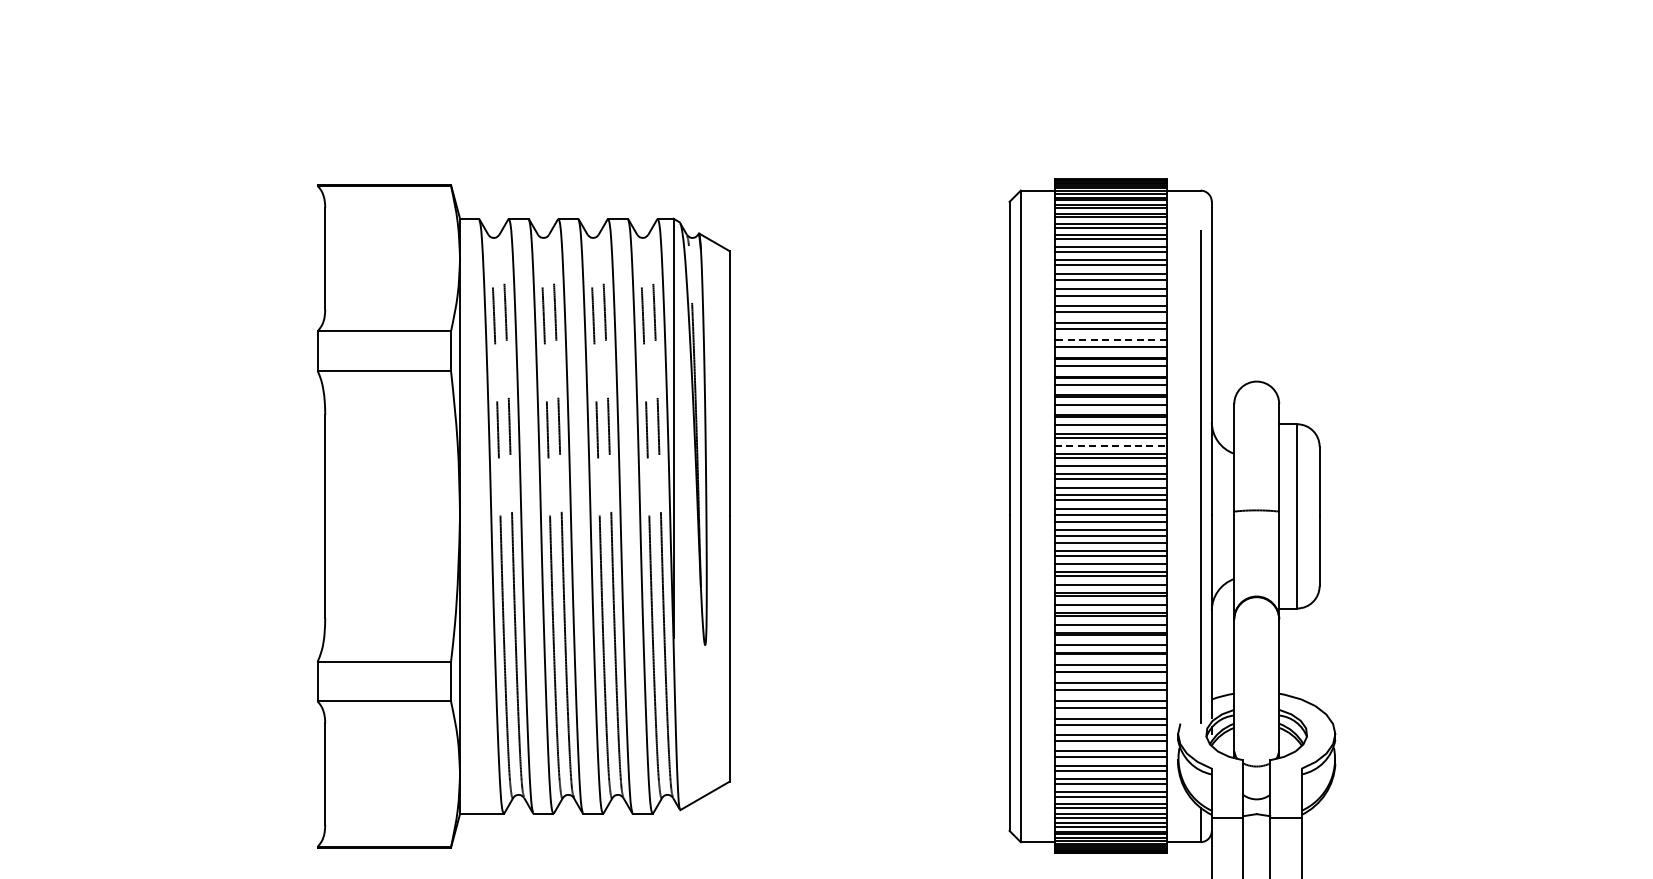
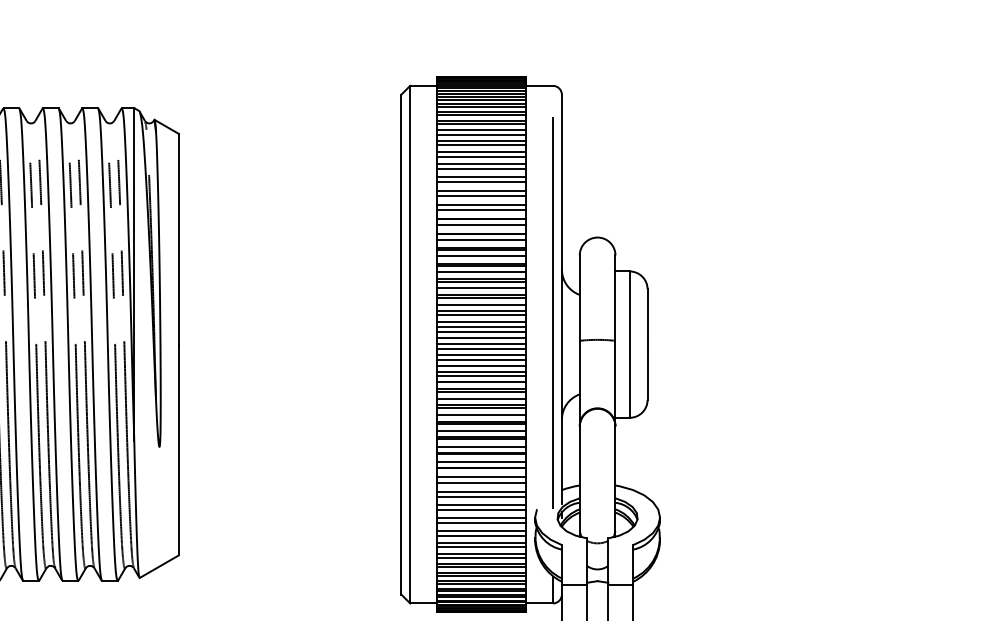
line: (1110, 340) -> (481, 204), dashed -> solid
line: (1111, 445) -> (482, 288), dashed -> solid

